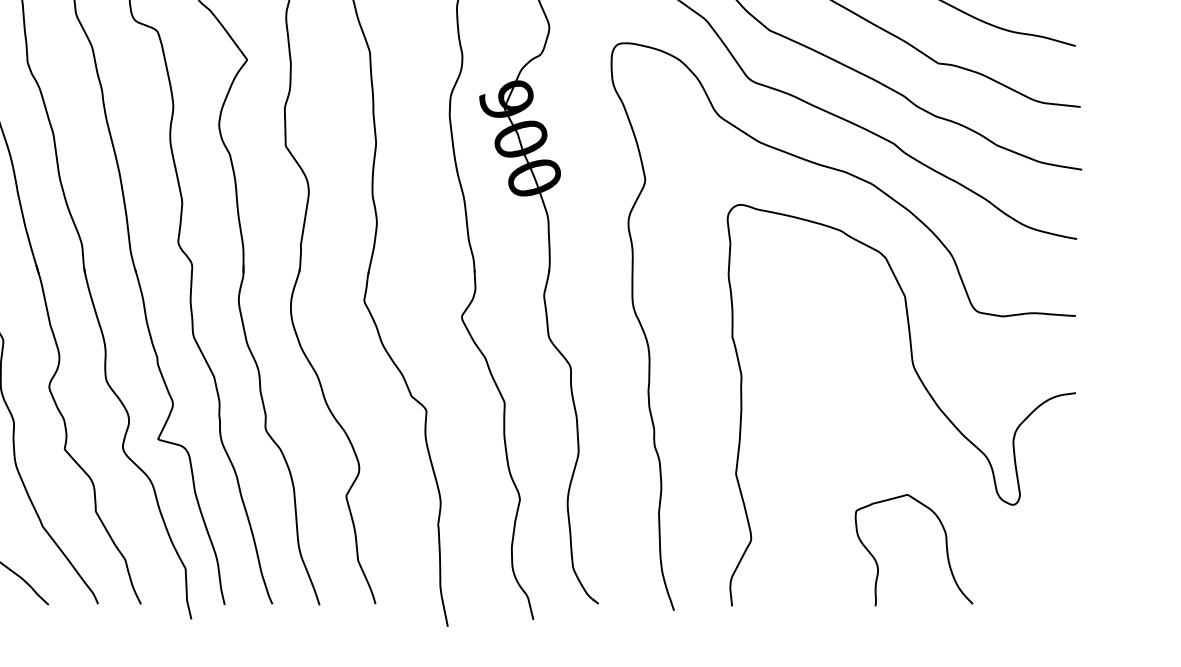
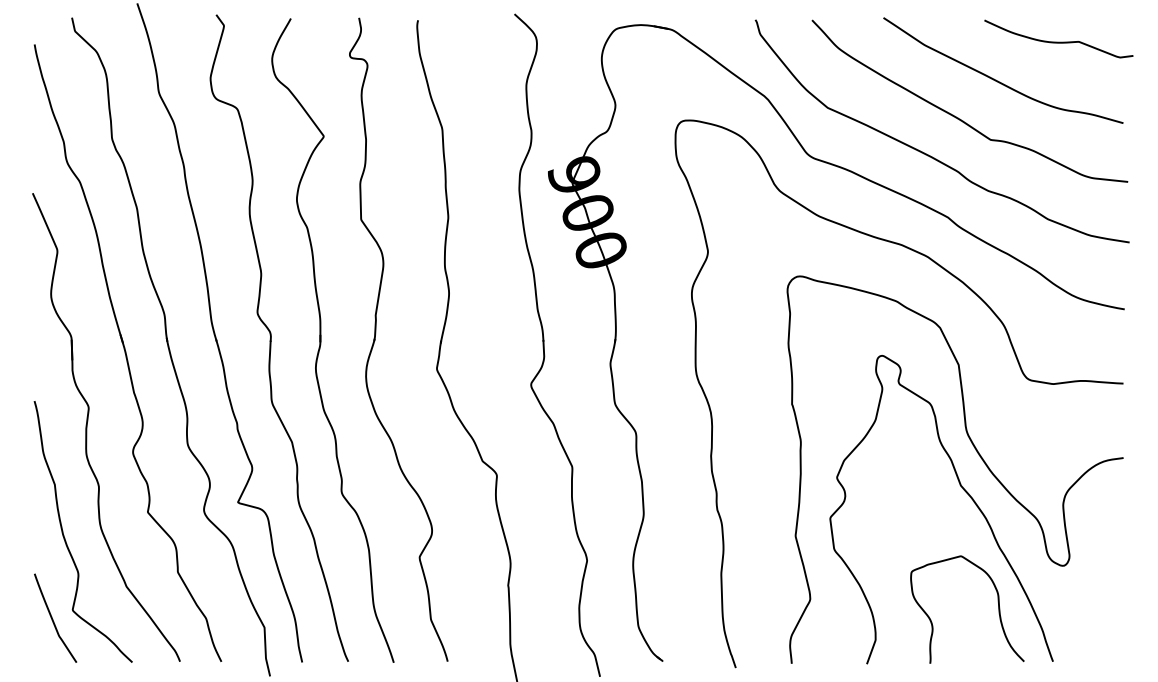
curve: (910, 426) -> (963, 490), added

